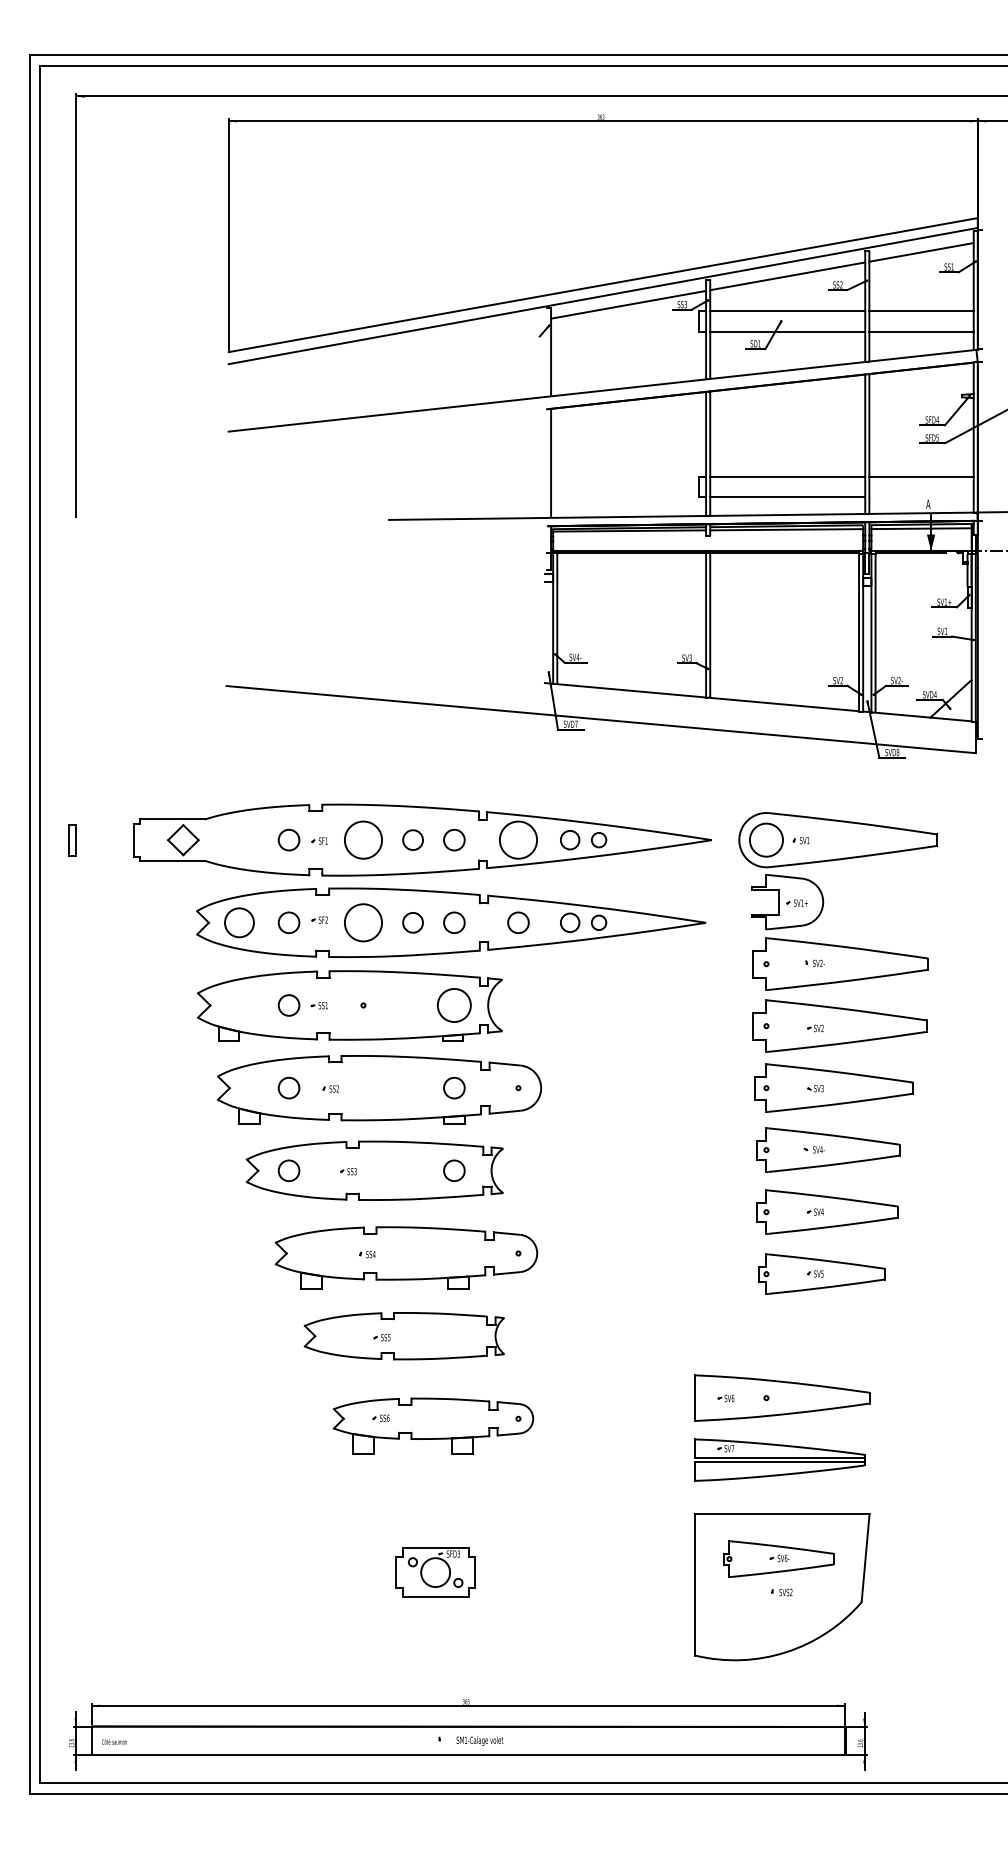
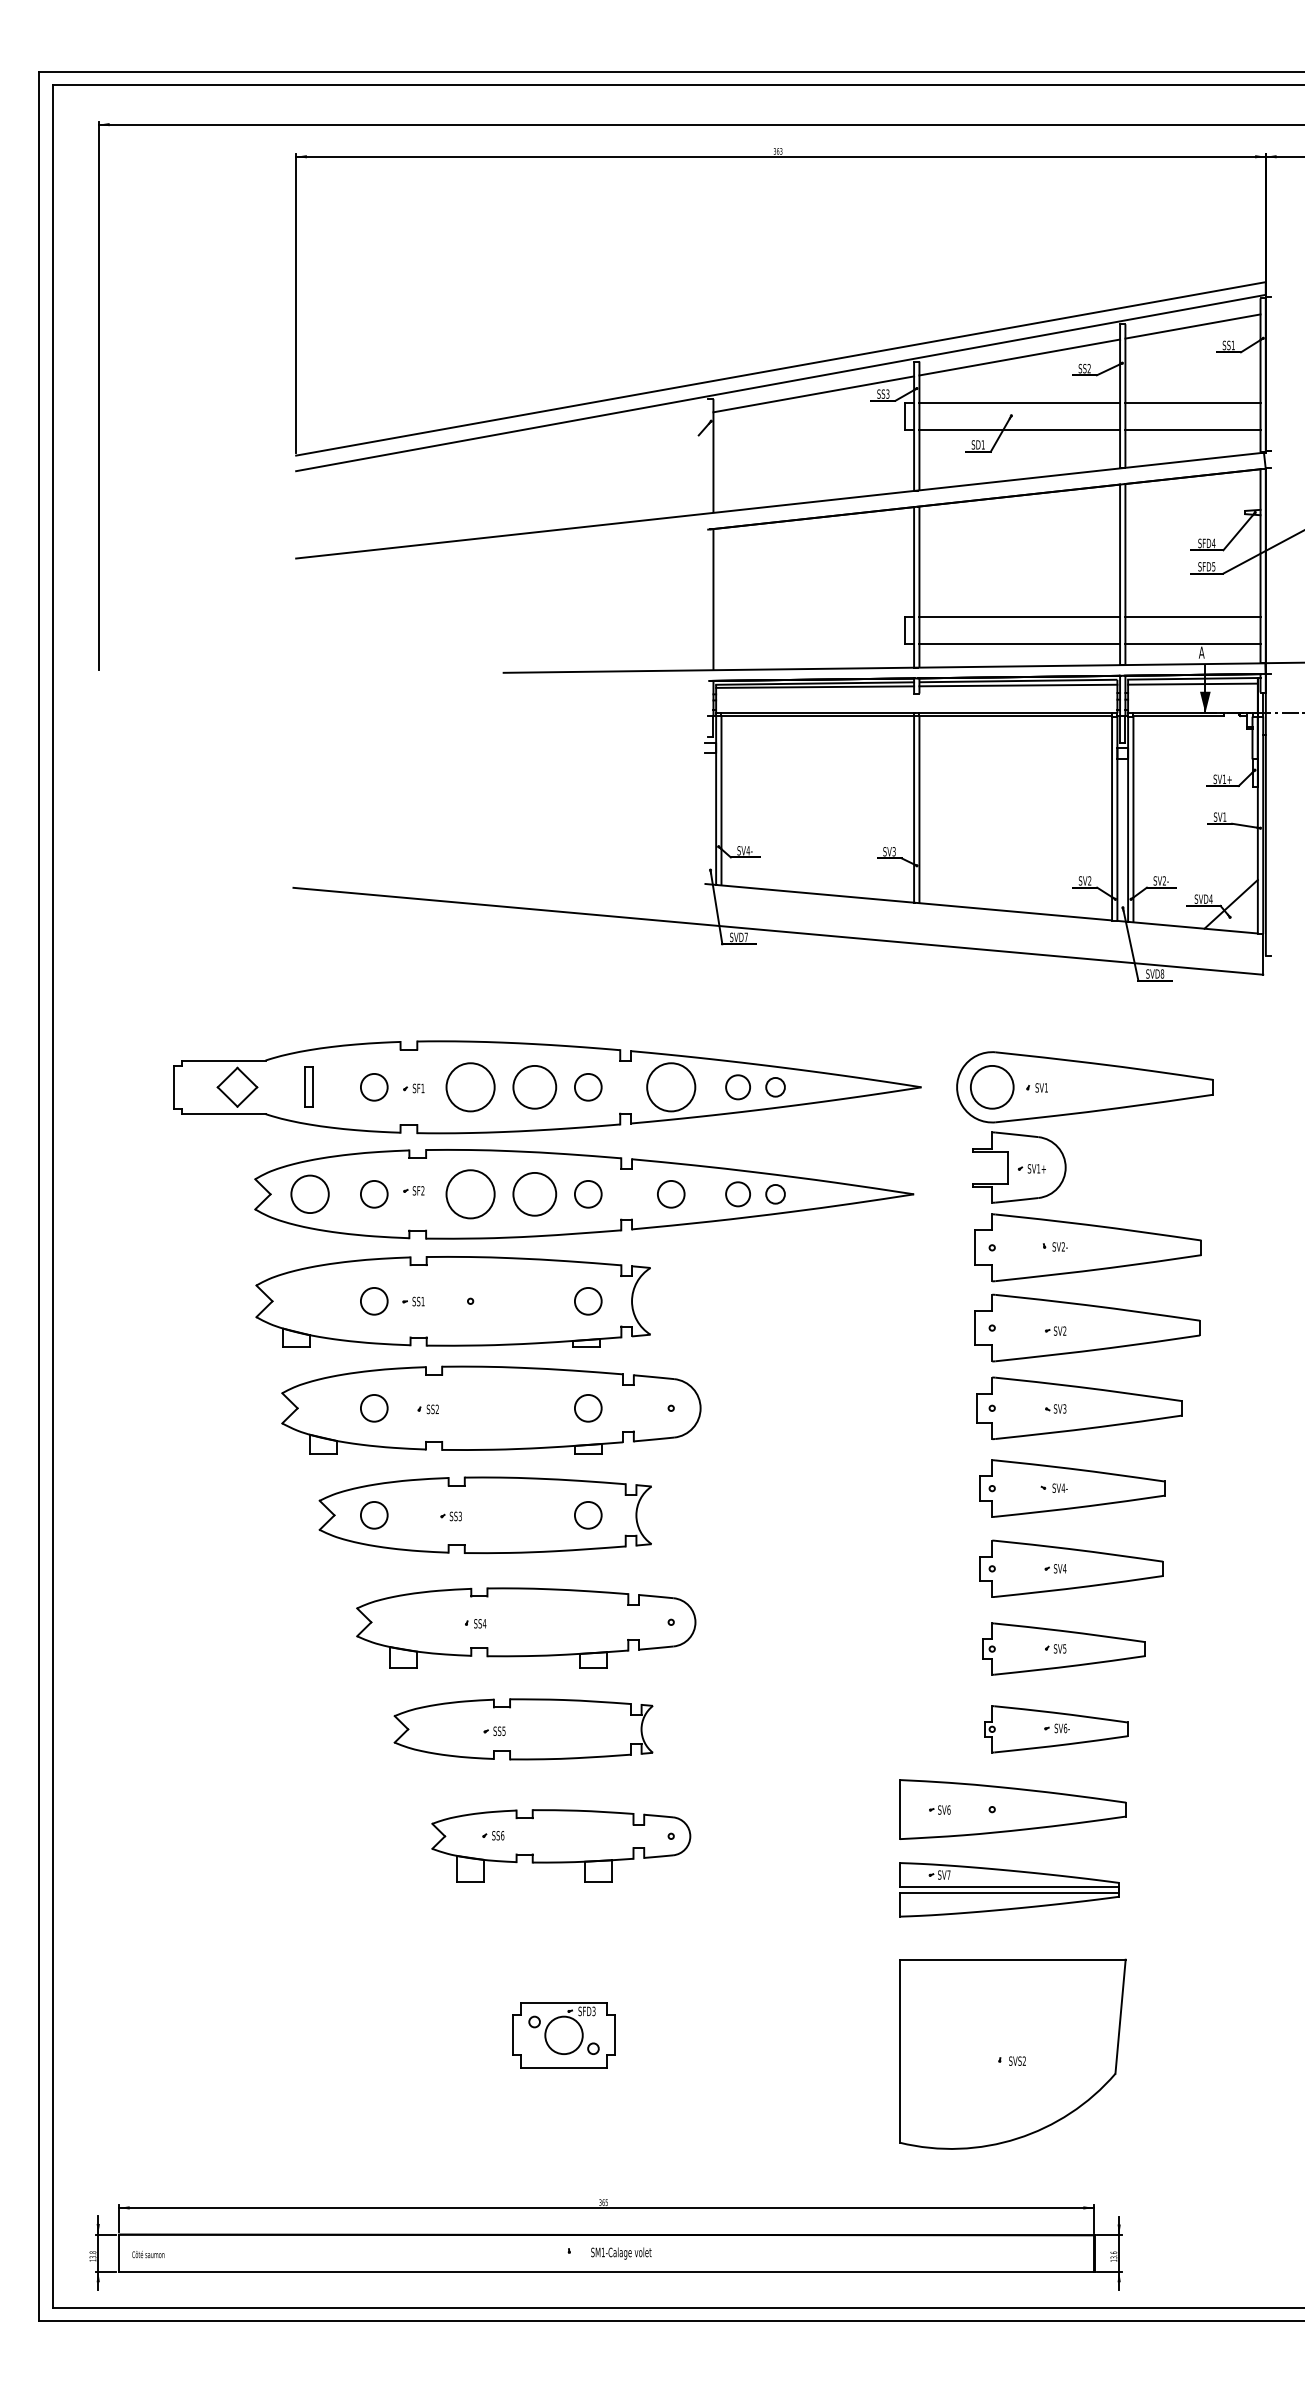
line: (921, 497) -> (1192, 643), added
circle: (412, 839) -> (534, 1086), size x1.67
part: (72, 840) -> (308, 1087), moved
circle: (412, 922) -> (534, 1193), size x1.67
circle: (454, 1005) -> (588, 1301), size x0.62
part: (778, 1558) -> (1055, 1728), moved

